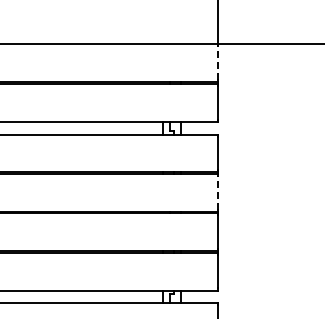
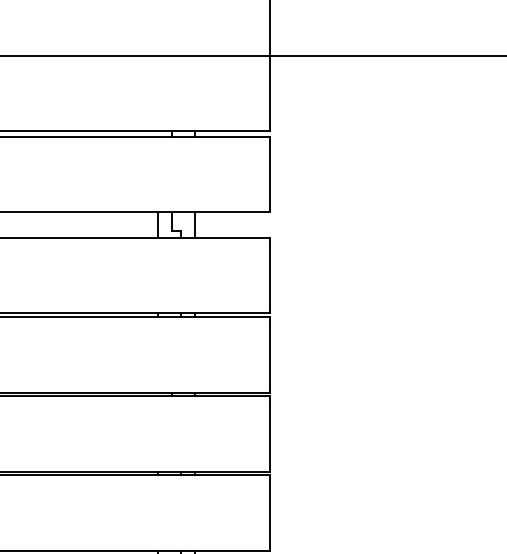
line: (218, 62) -> (270, 93), dashed -> solid
line: (218, 192) -> (270, 353), dashed -> solid

